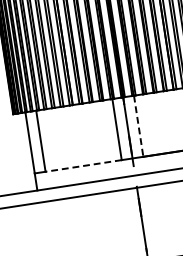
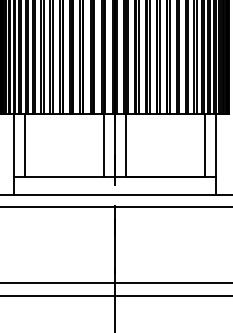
line: (138, 126) -> (125, 145), dashed -> solid
line: (82, 165) -> (63, 176), dashed -> solid

